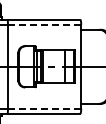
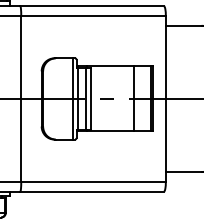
line: (44, 24) -> (93, 15), dashed -> solid
line: (44, 108) -> (93, 181), dashed -> solid

